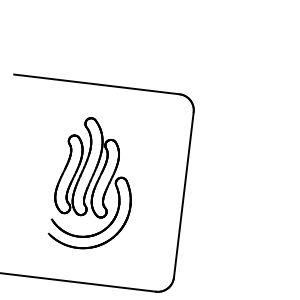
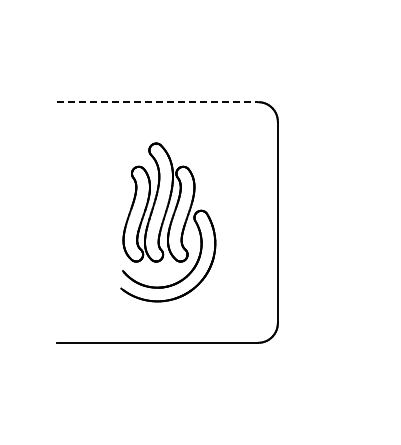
line: (96, 84) -> (157, 102), solid -> dashed

